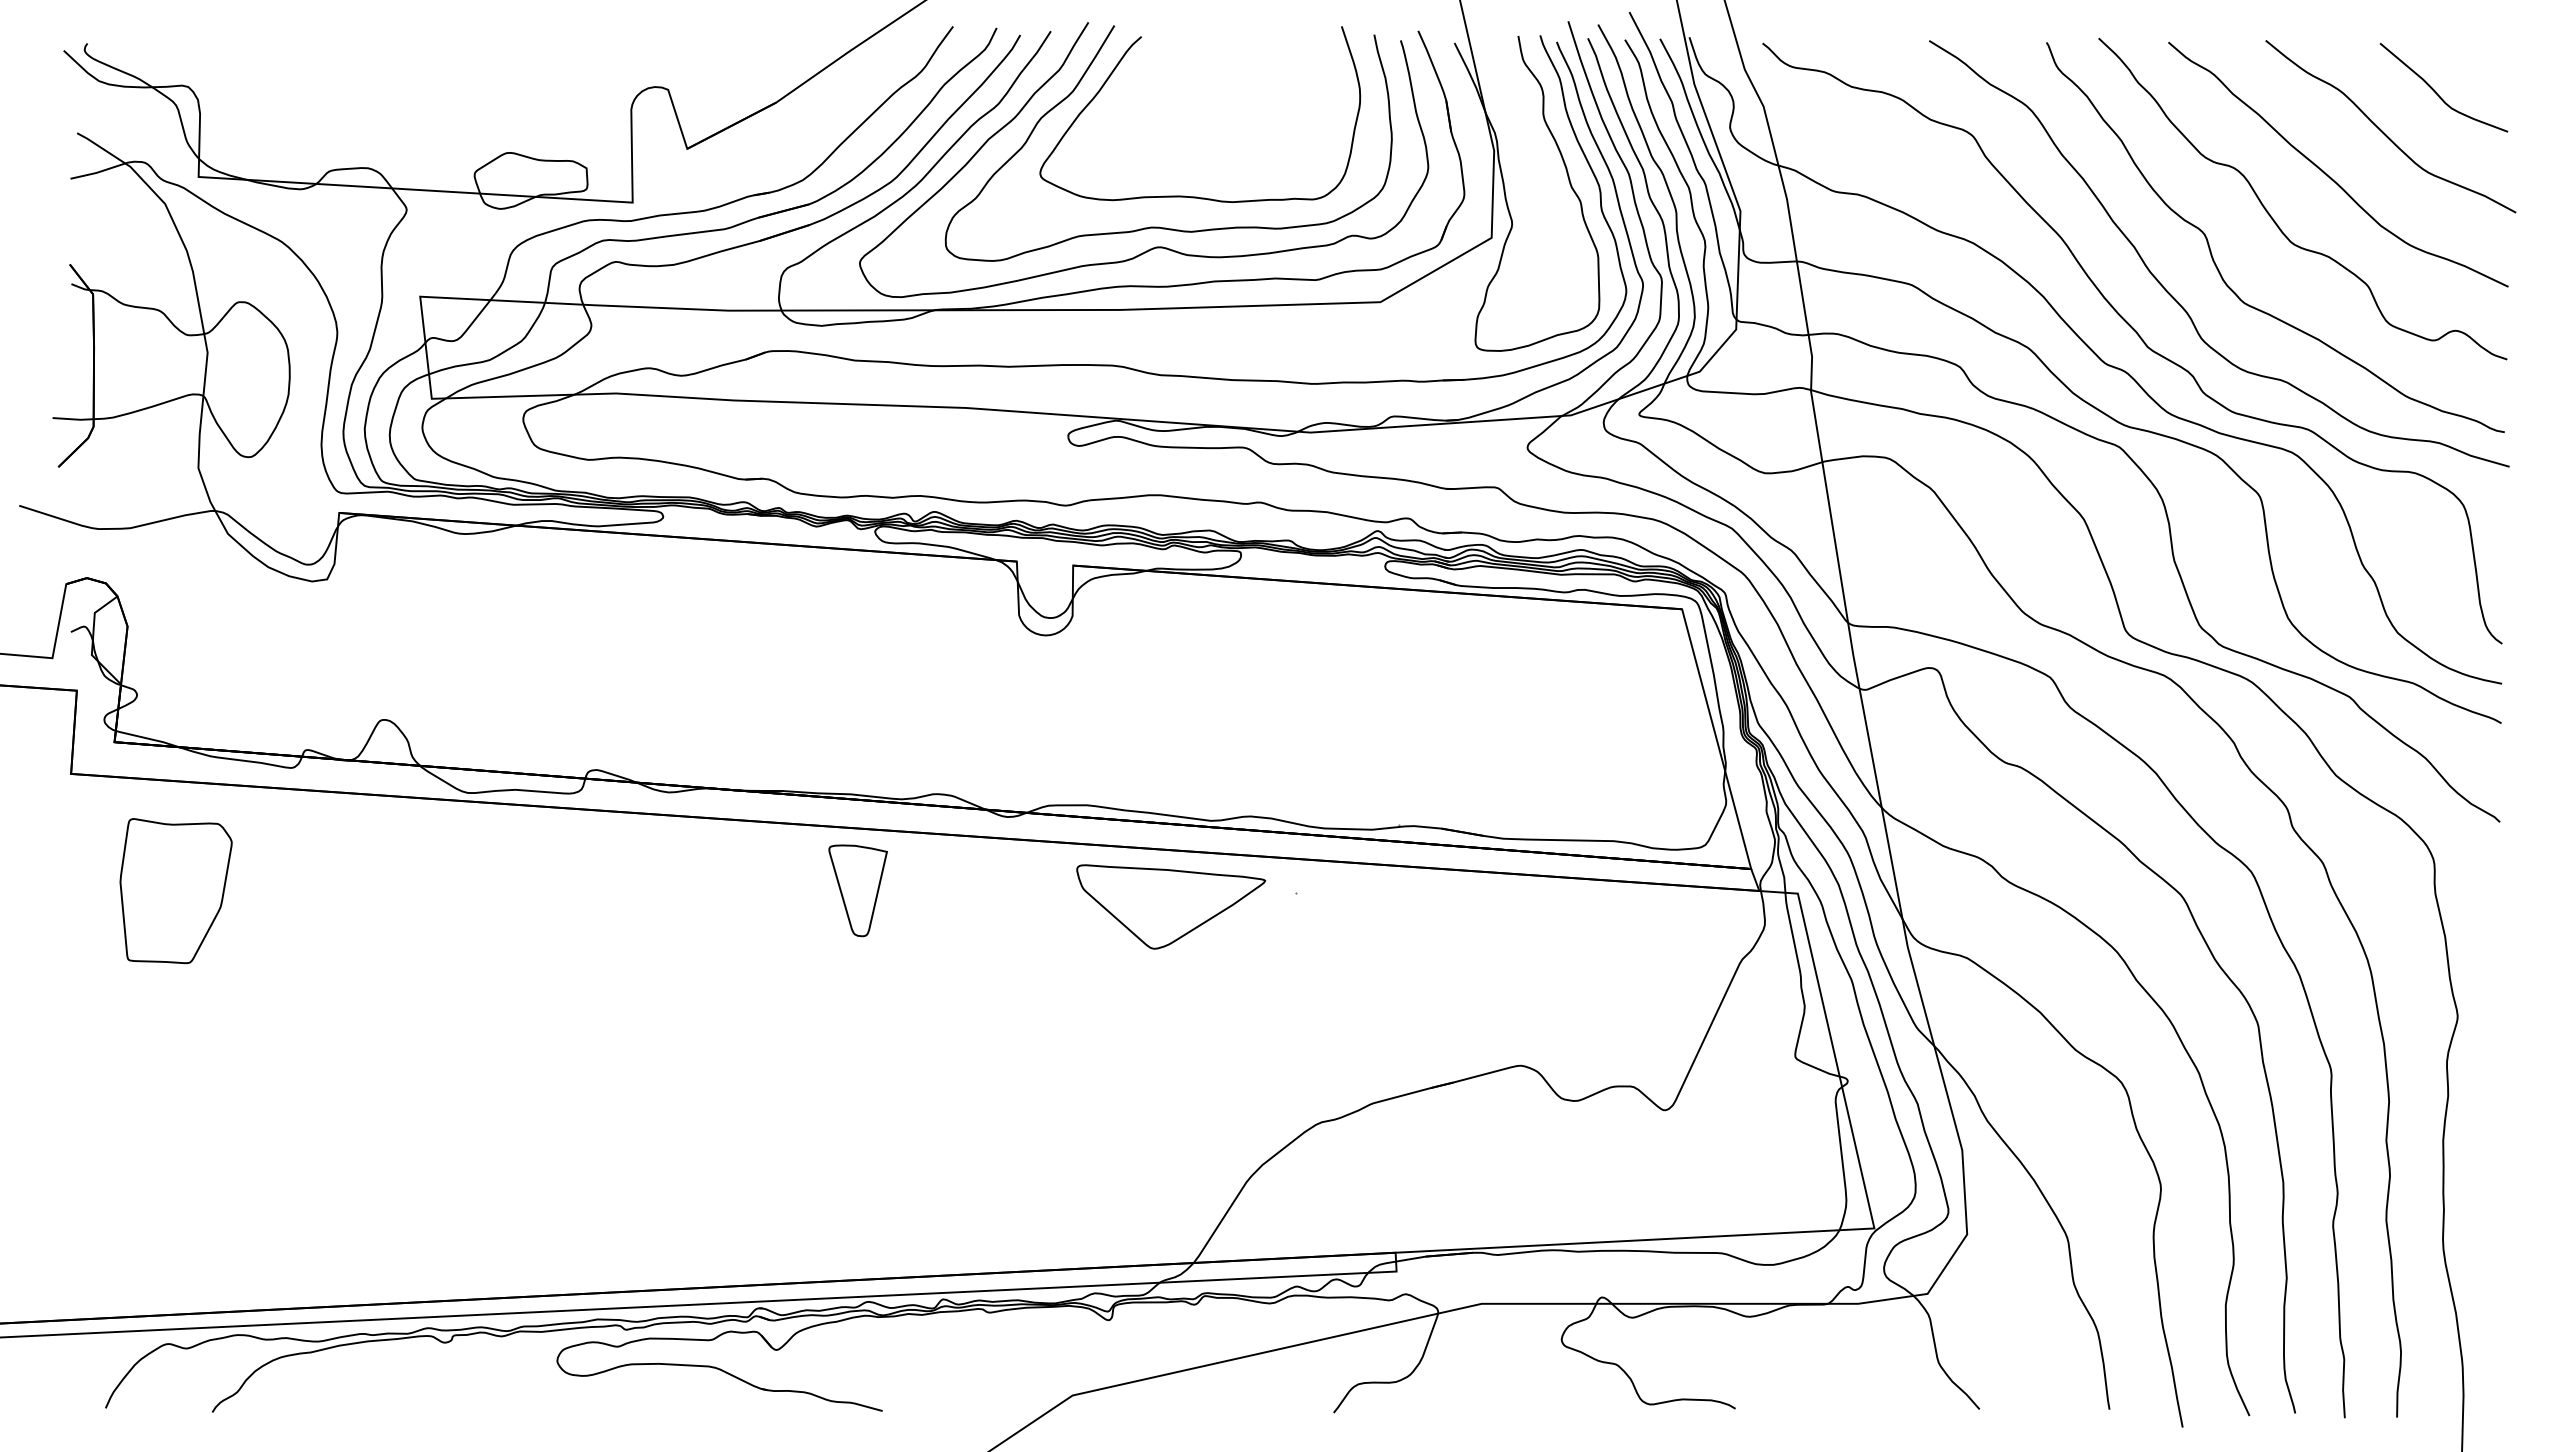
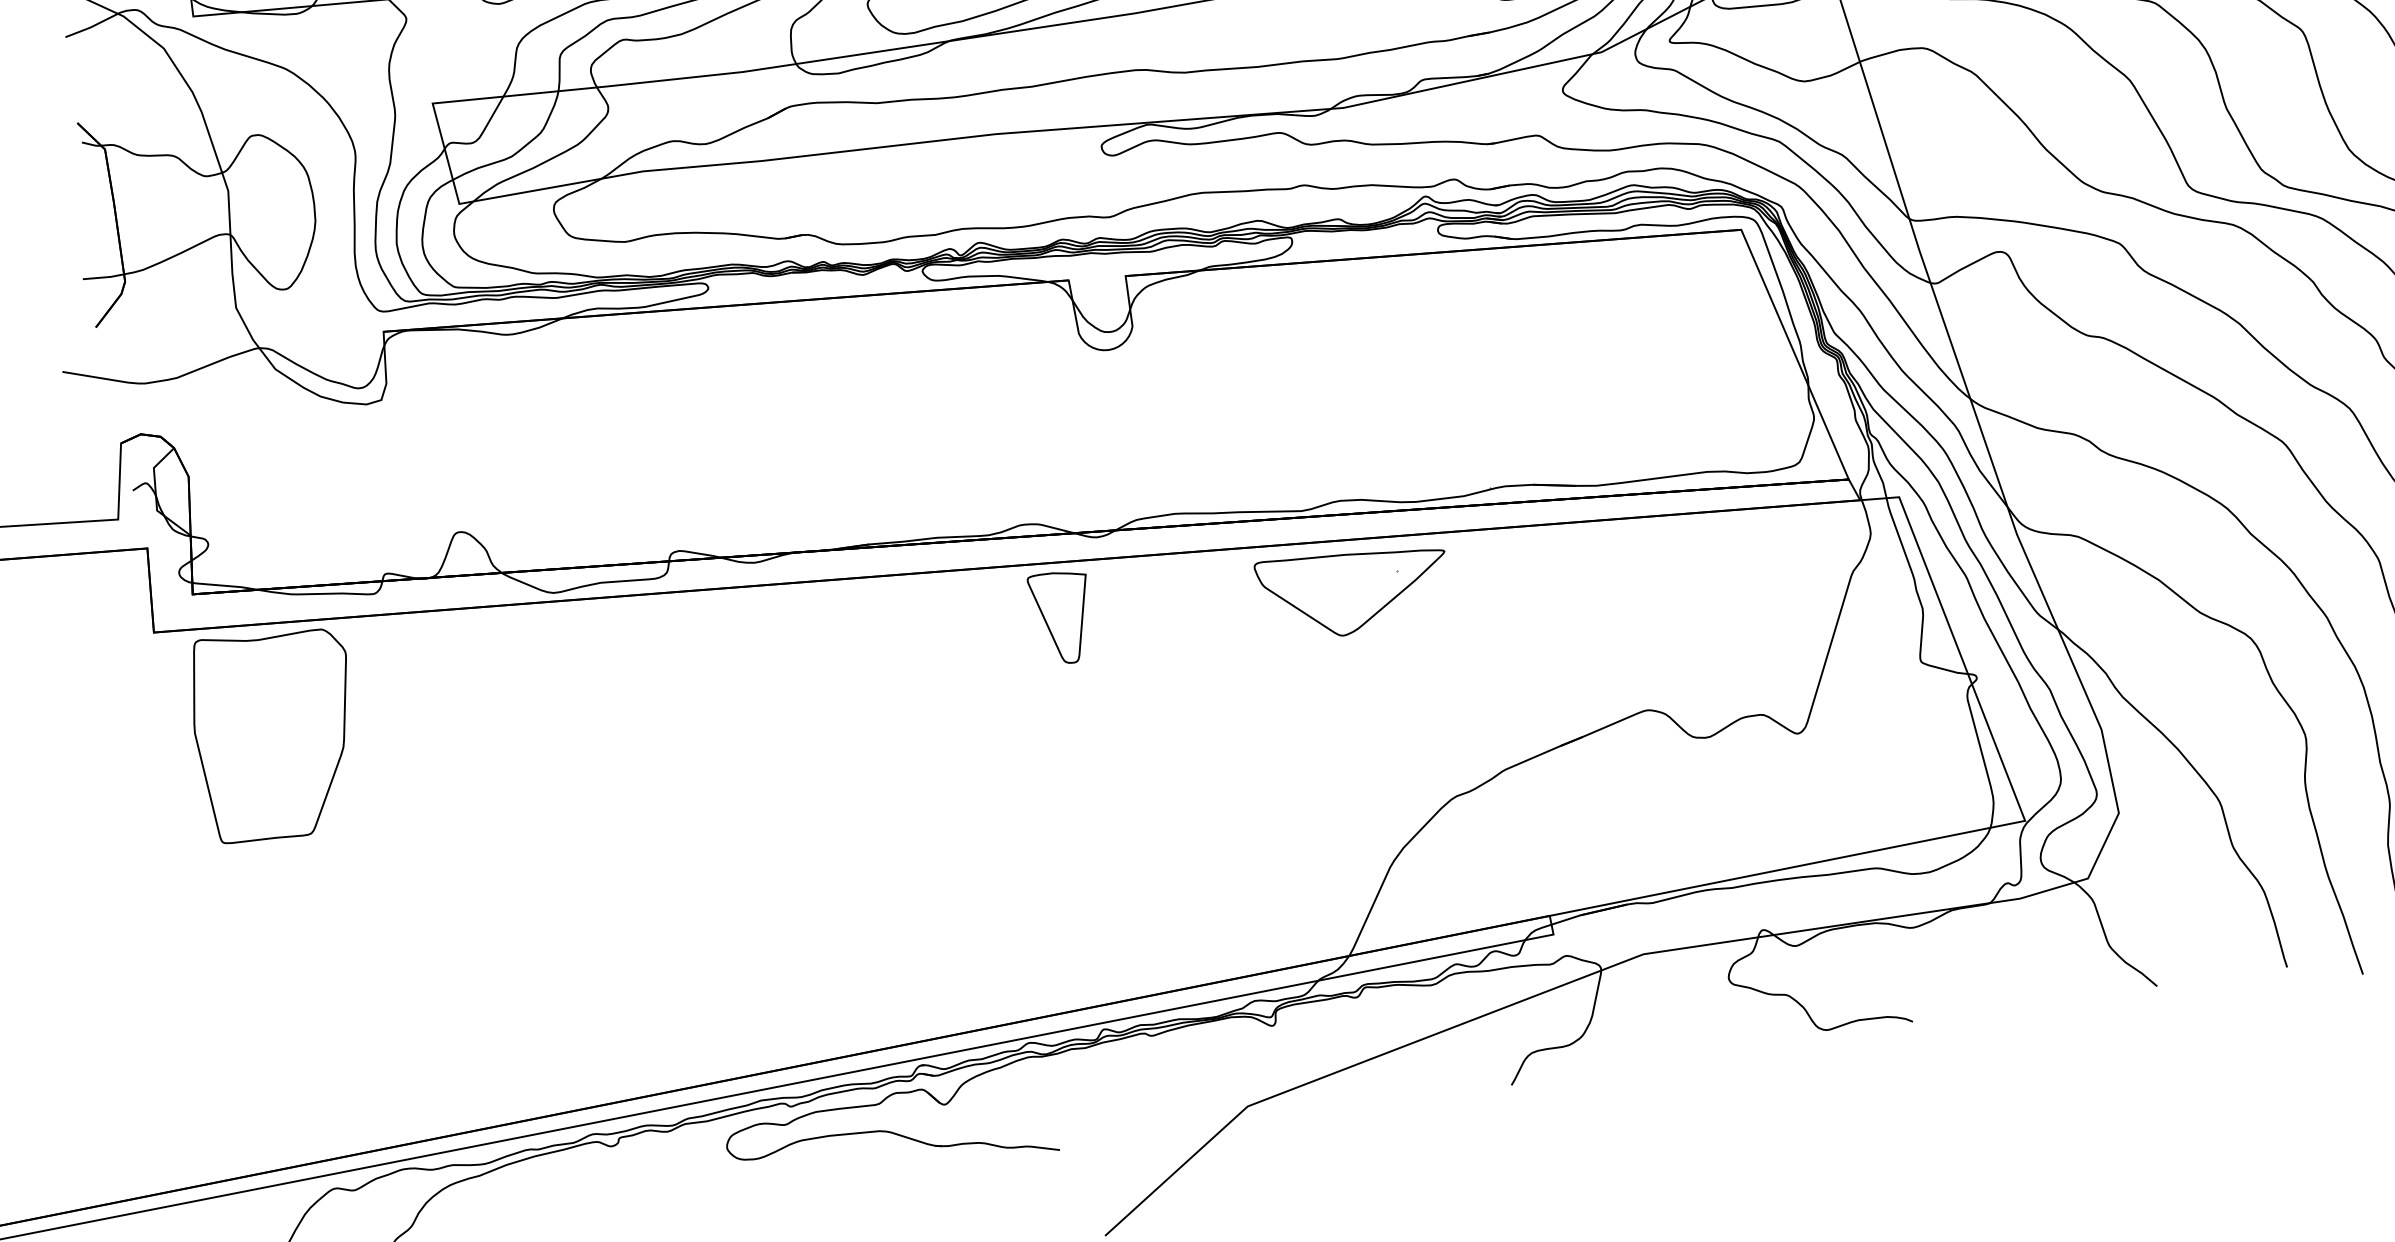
part: (175, 890) -> (275, 733), size x1.43
part: (857, 890) -> (1061, 617), moved
part: (1171, 906) -> (1354, 590), moved

